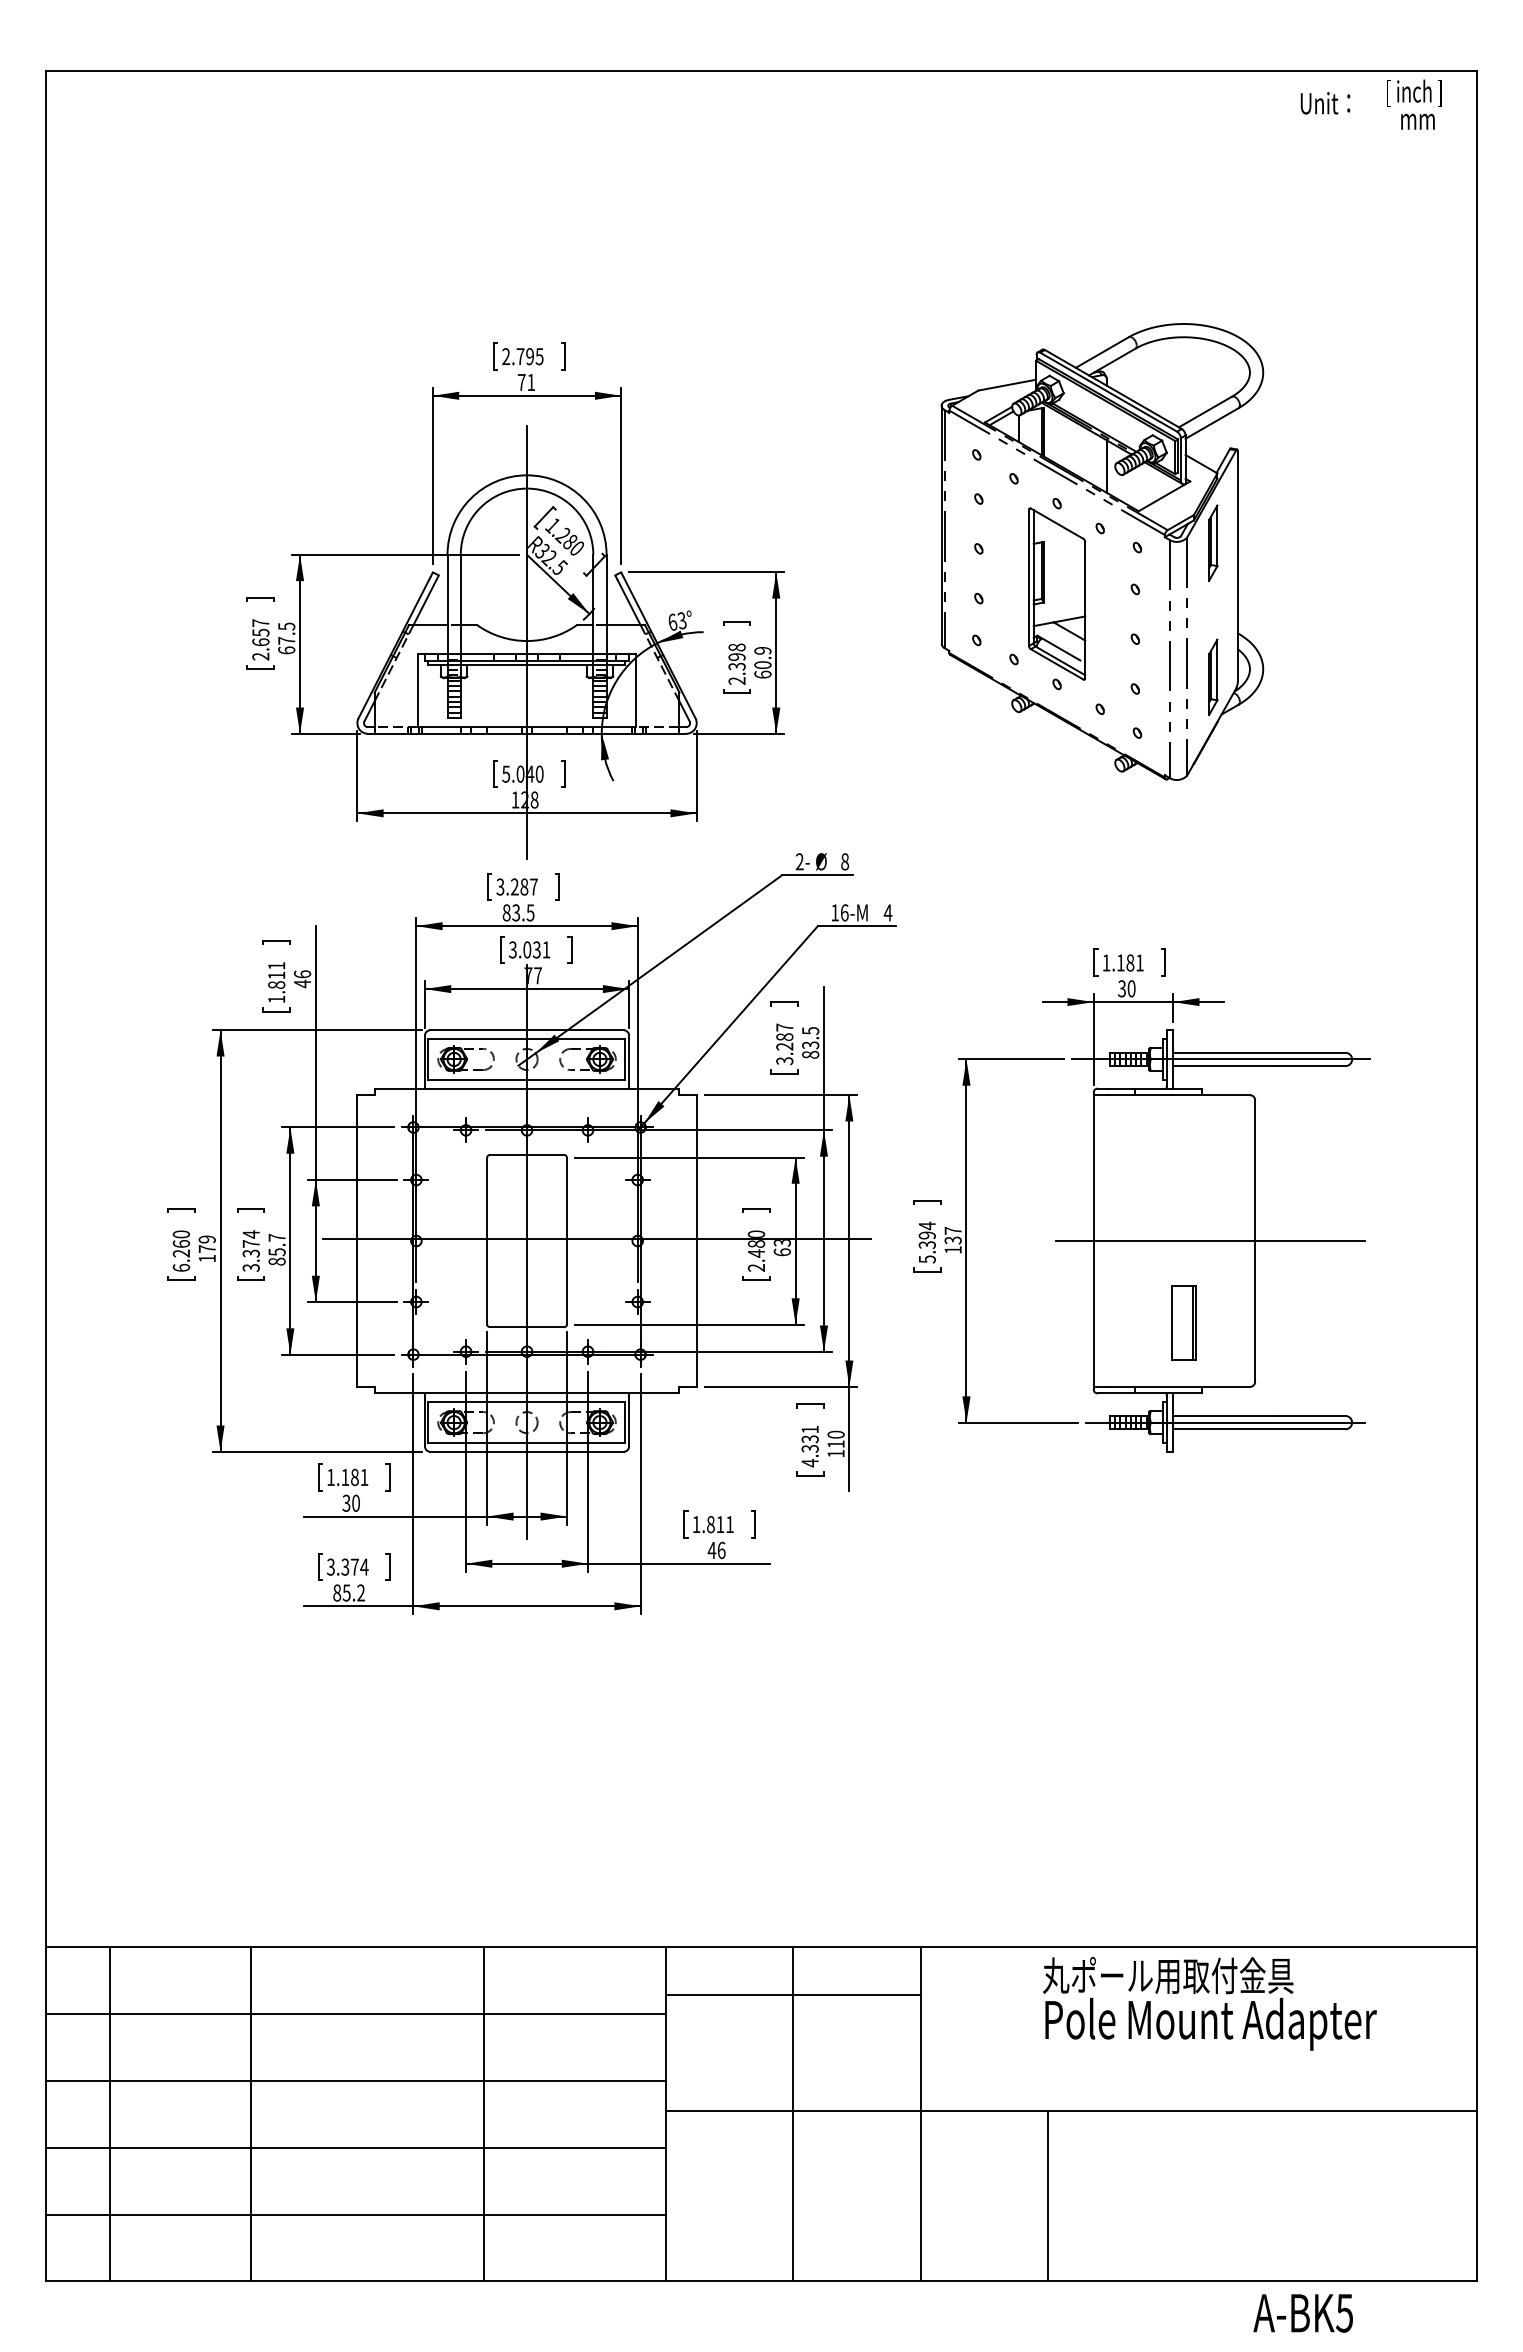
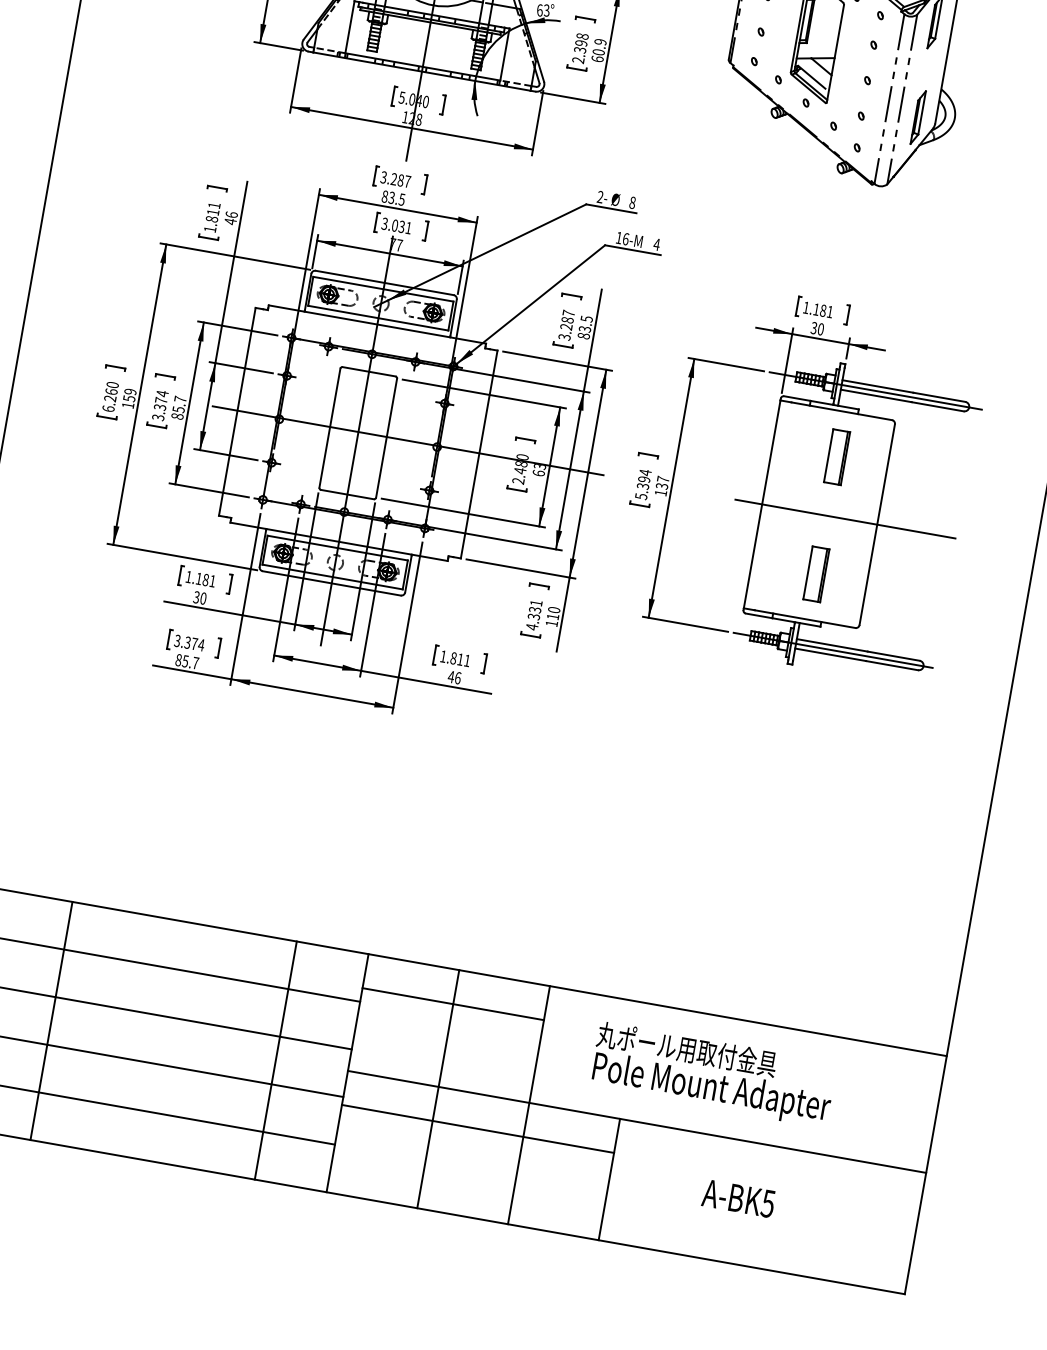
part: (1183, 1158) -> (836, 456), added
text: (206, 1249) -> (128, 398), 179 -> 159
text: (361, 1592) -> (196, 662), 85.2 -> 85.7
text: (1209, 2003) -> (712, 1074), moved
line: (484, 2114) -> (275, 1060), moved
line: (856, 2158) -> (477, 1128), added
text: (1302, 2313) -> (738, 1198), moved

